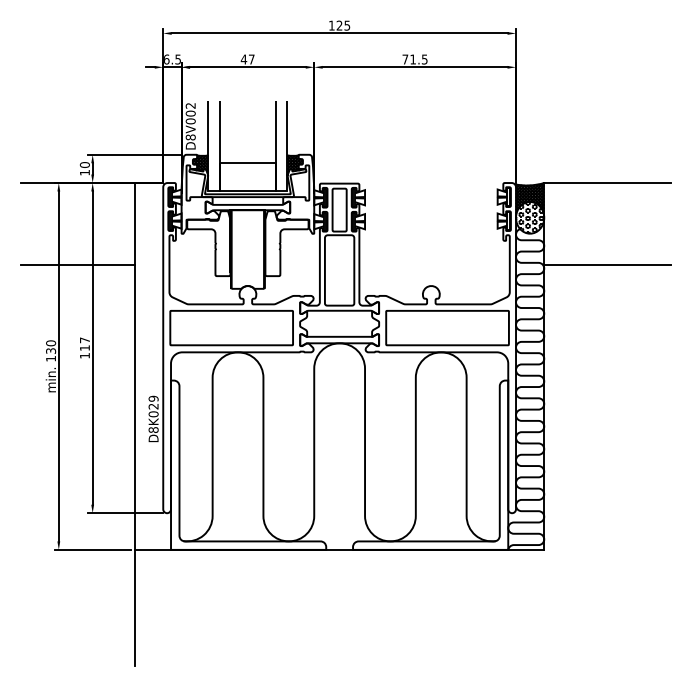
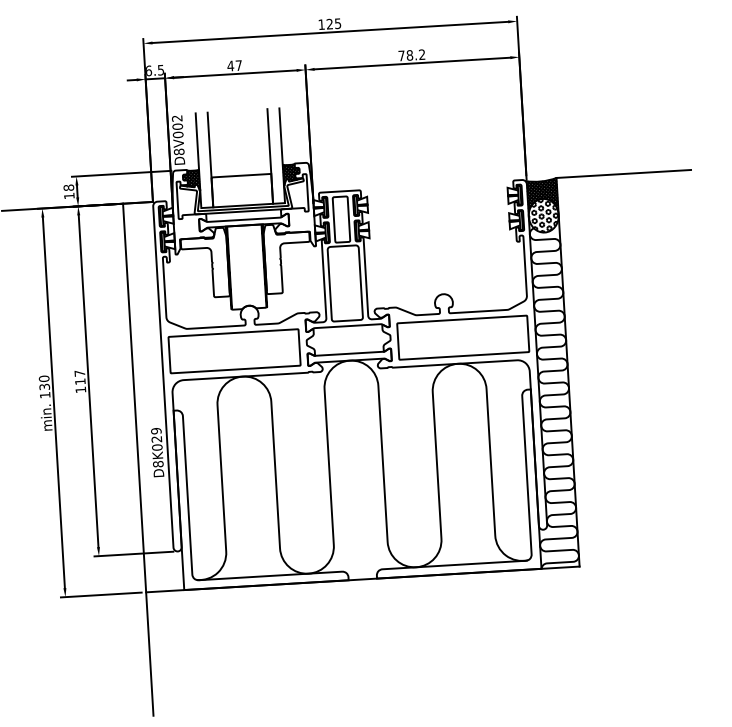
text: (418, 59) -> (415, 55), 71.5 -> 78.2
text: (84, 164) -> (68, 187), 10 -> 18
line: (77, 264) -> (67, 293), removed
line: (607, 264) -> (628, 260), removed

